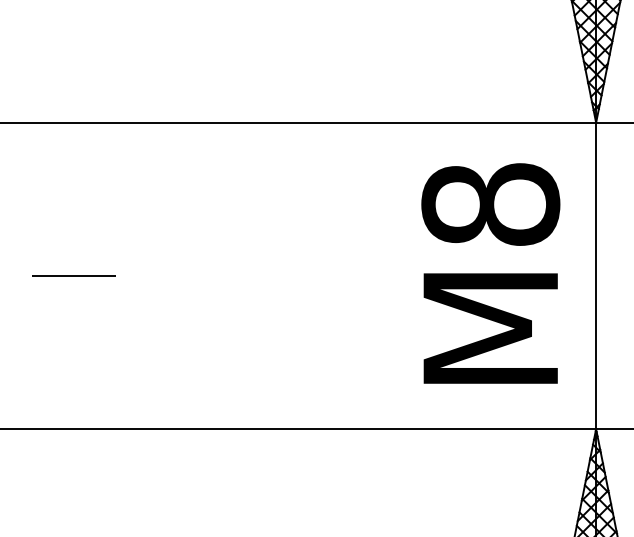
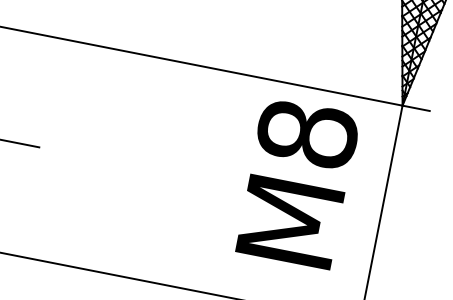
text: (490, 273) -> (297, 182), moved

